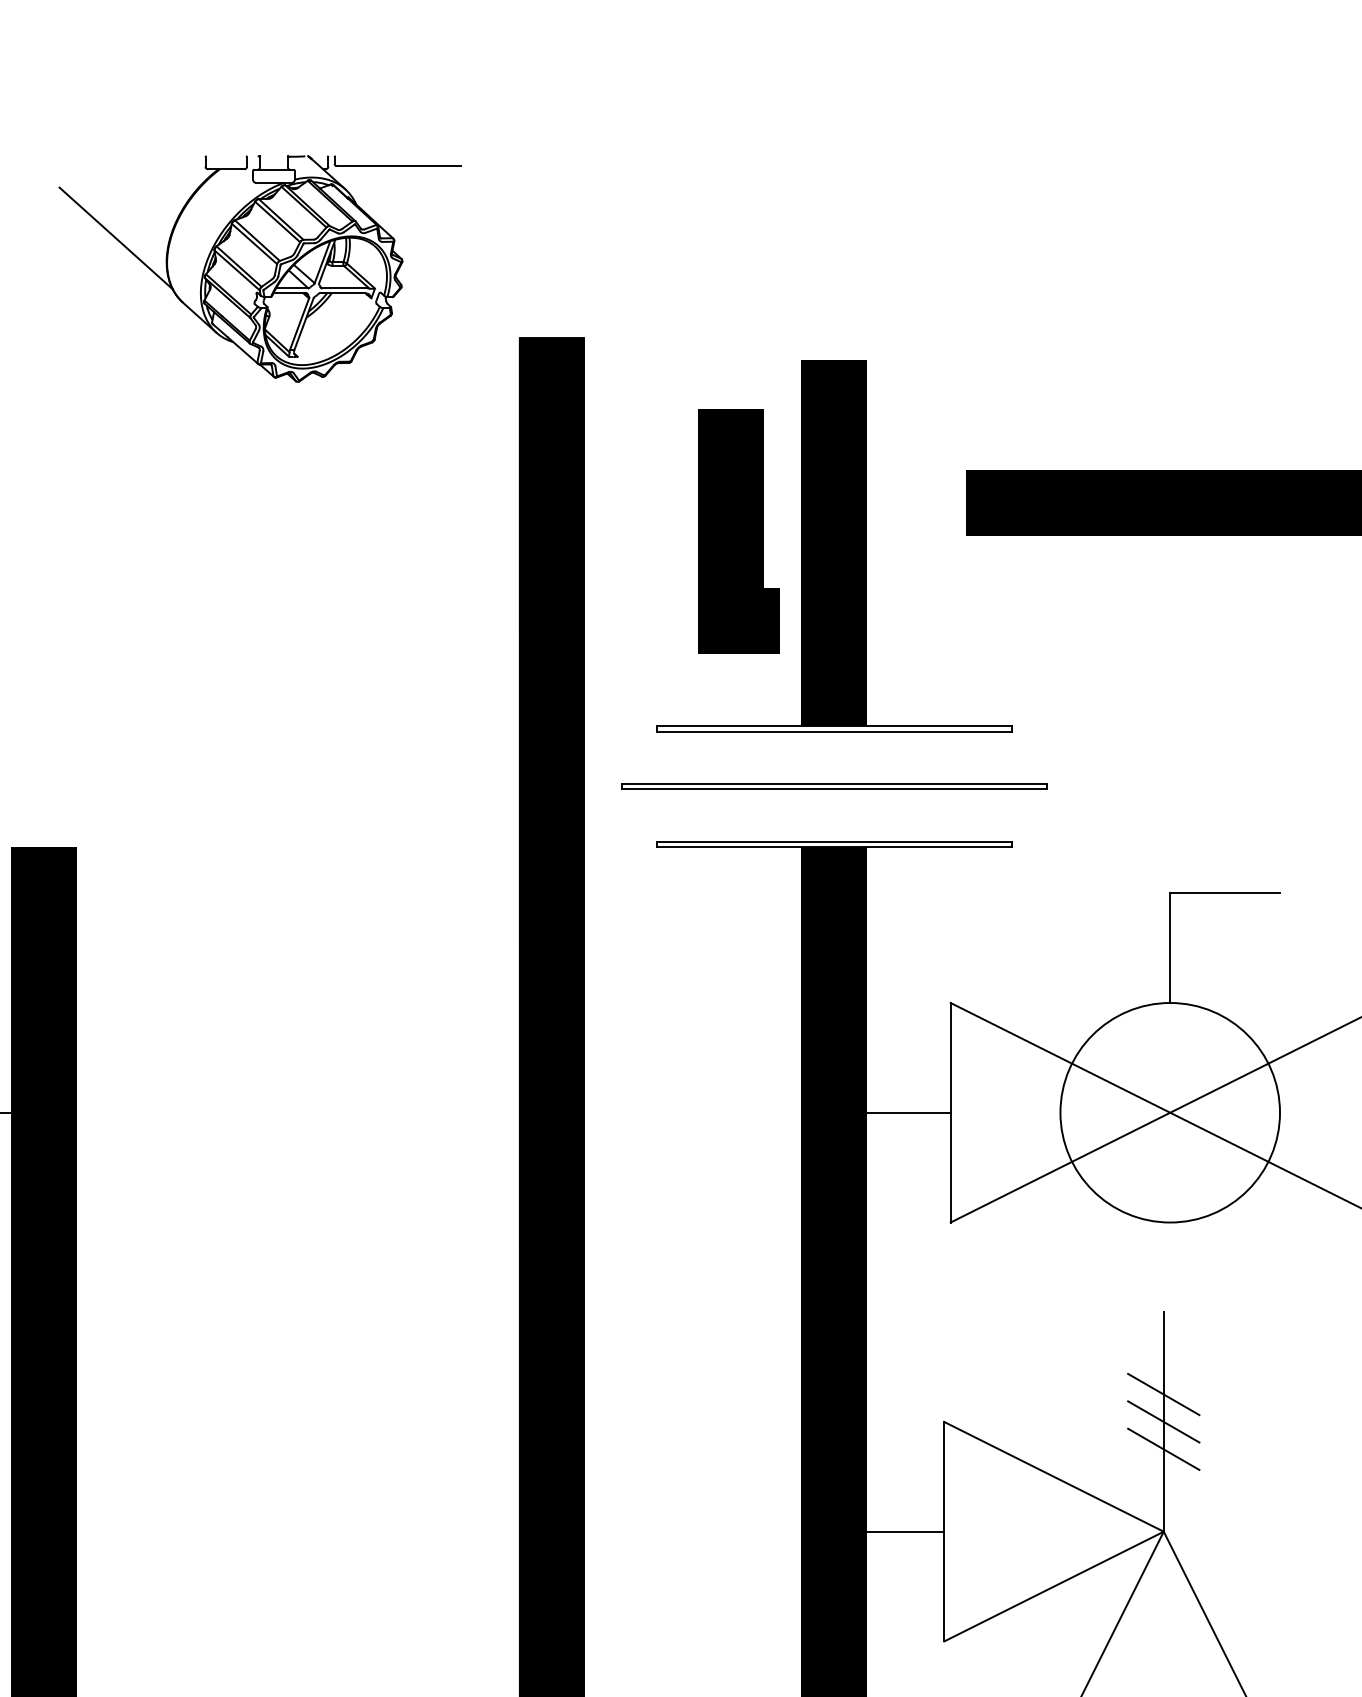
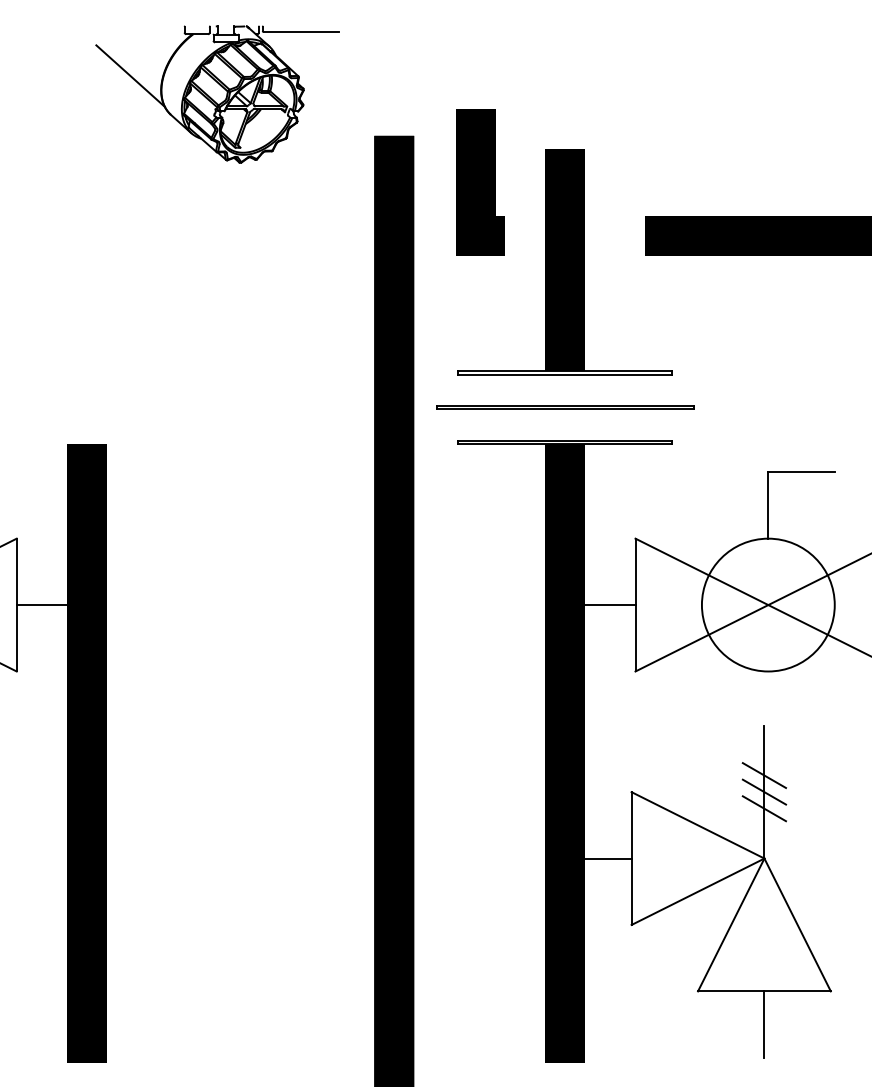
line: (739, 531) -> (480, 182), moved

